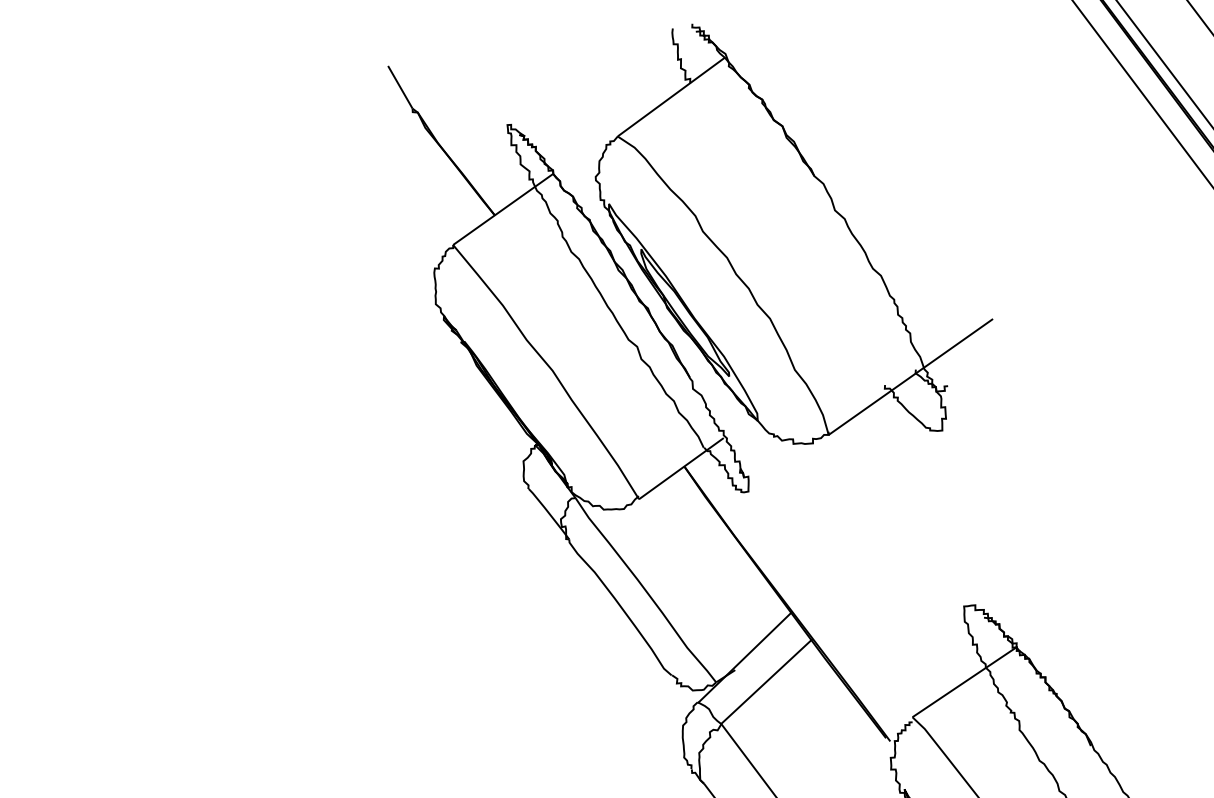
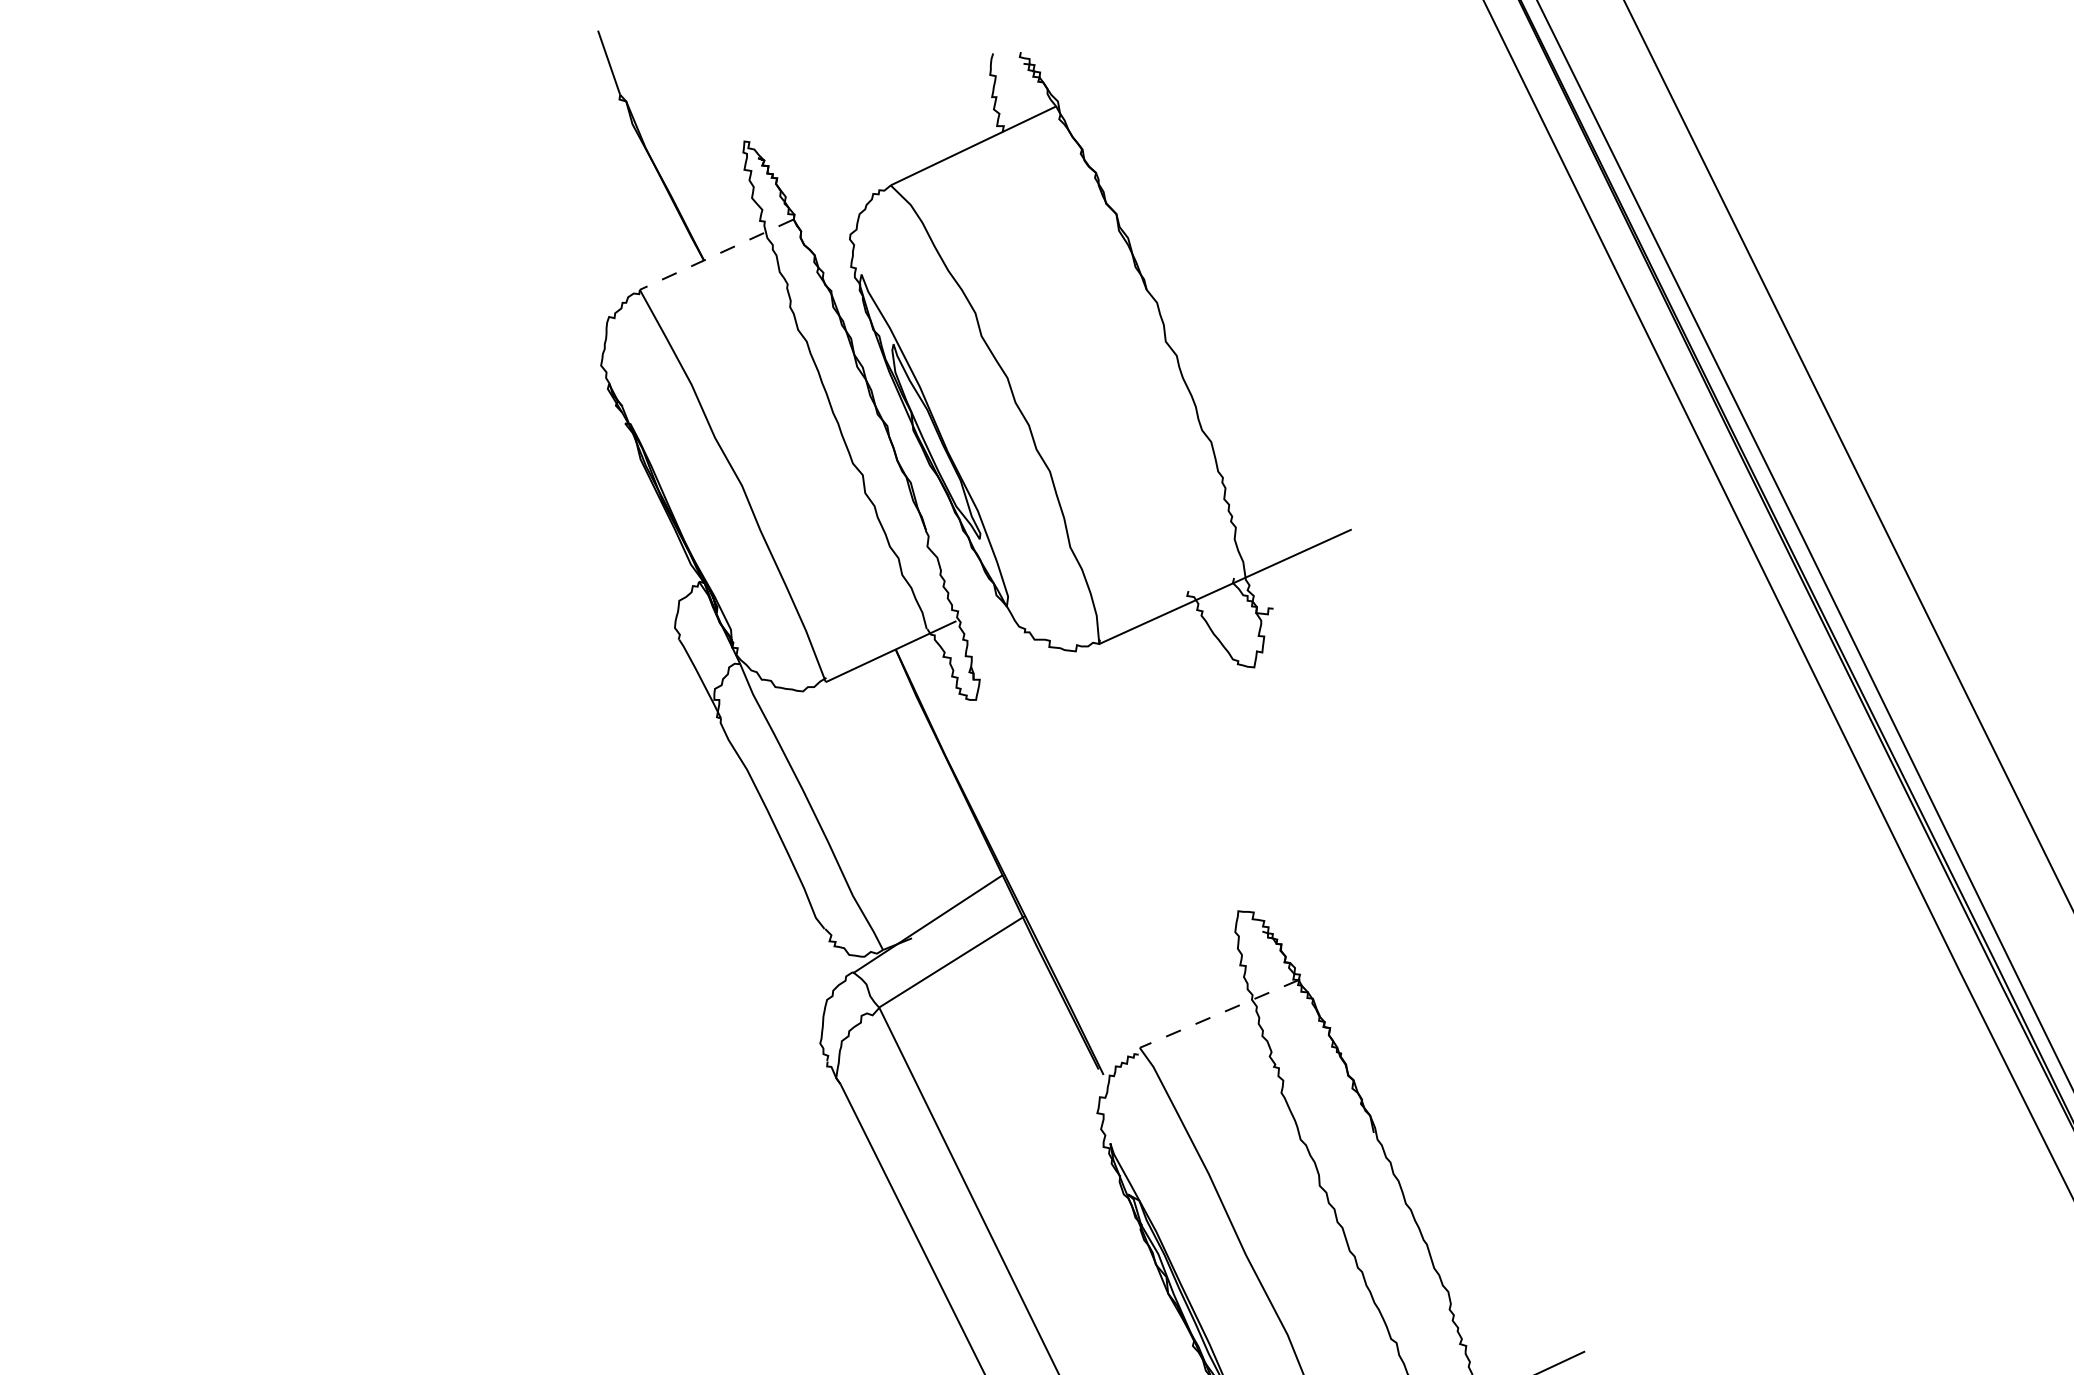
line: (502, 209) -> (716, 254), solid -> dashed
line: (964, 682) -> (1218, 1014), solid -> dashed

